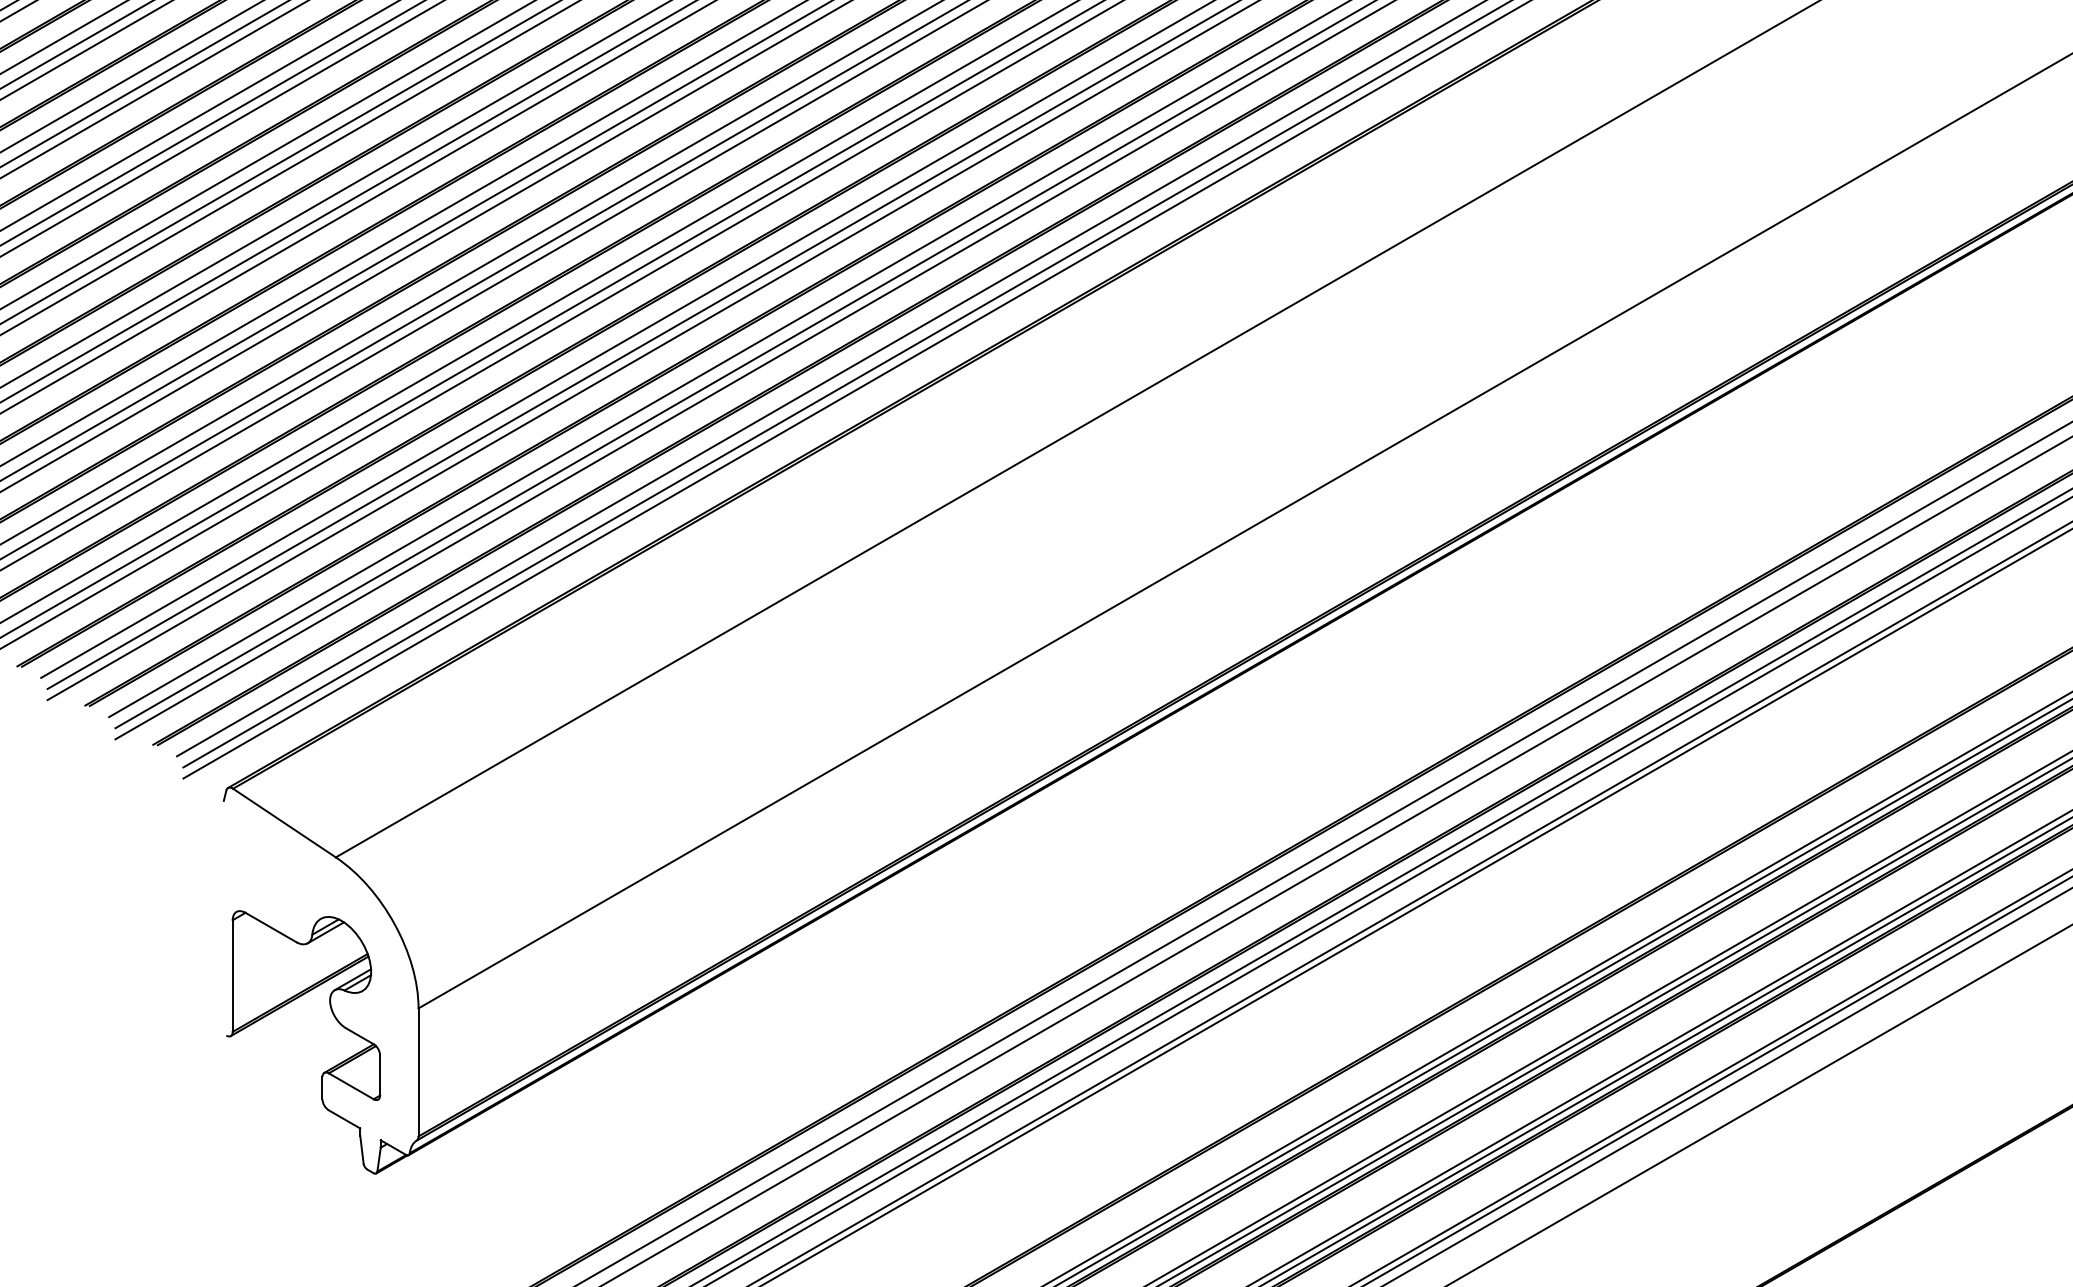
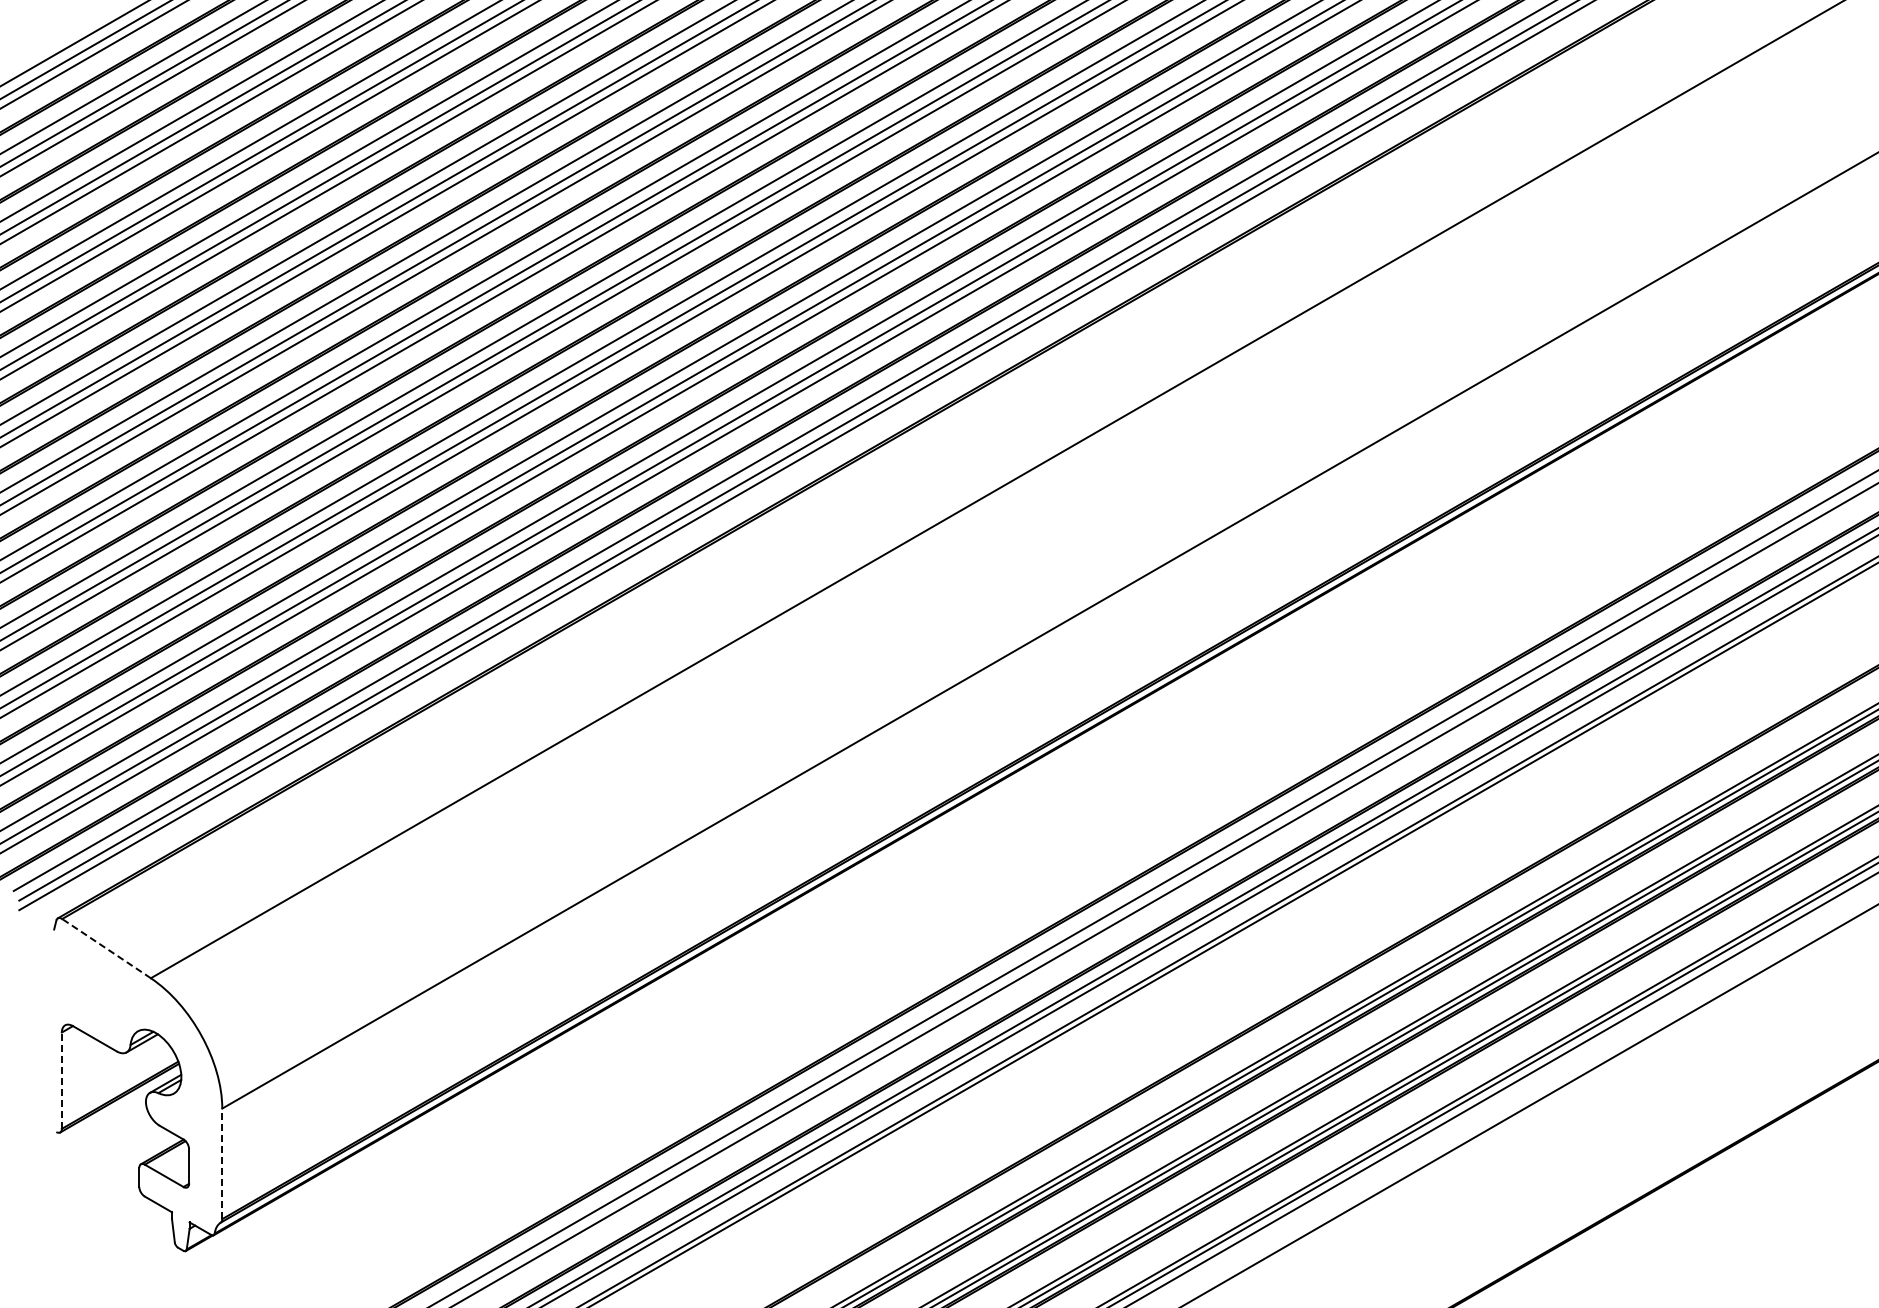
line: (284, 822) -> (106, 948), solid -> dashed
line: (232, 975) -> (61, 1080), solid -> dashed
line: (418, 1072) -> (222, 1163), solid -> dashed

